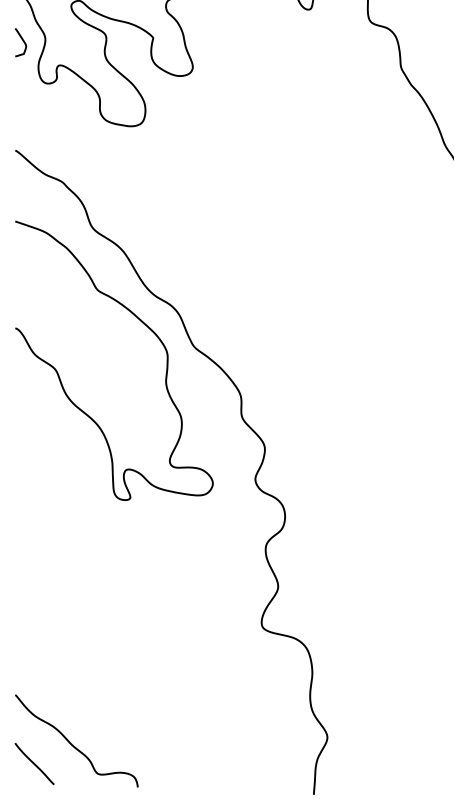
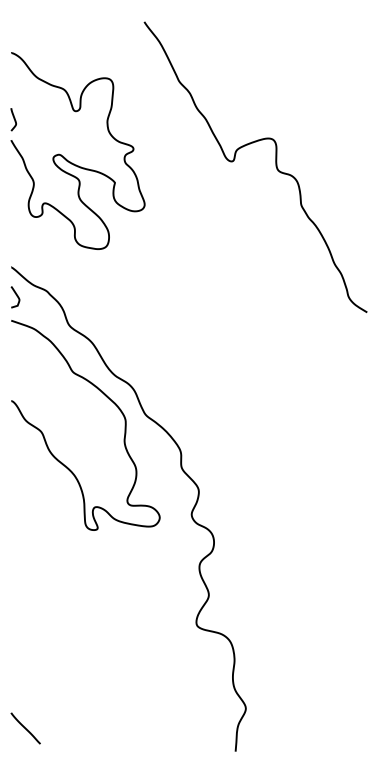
curve: (22, 41) -> (16, 296), moved
curve: (72, 744) -> (54, 713), removed

